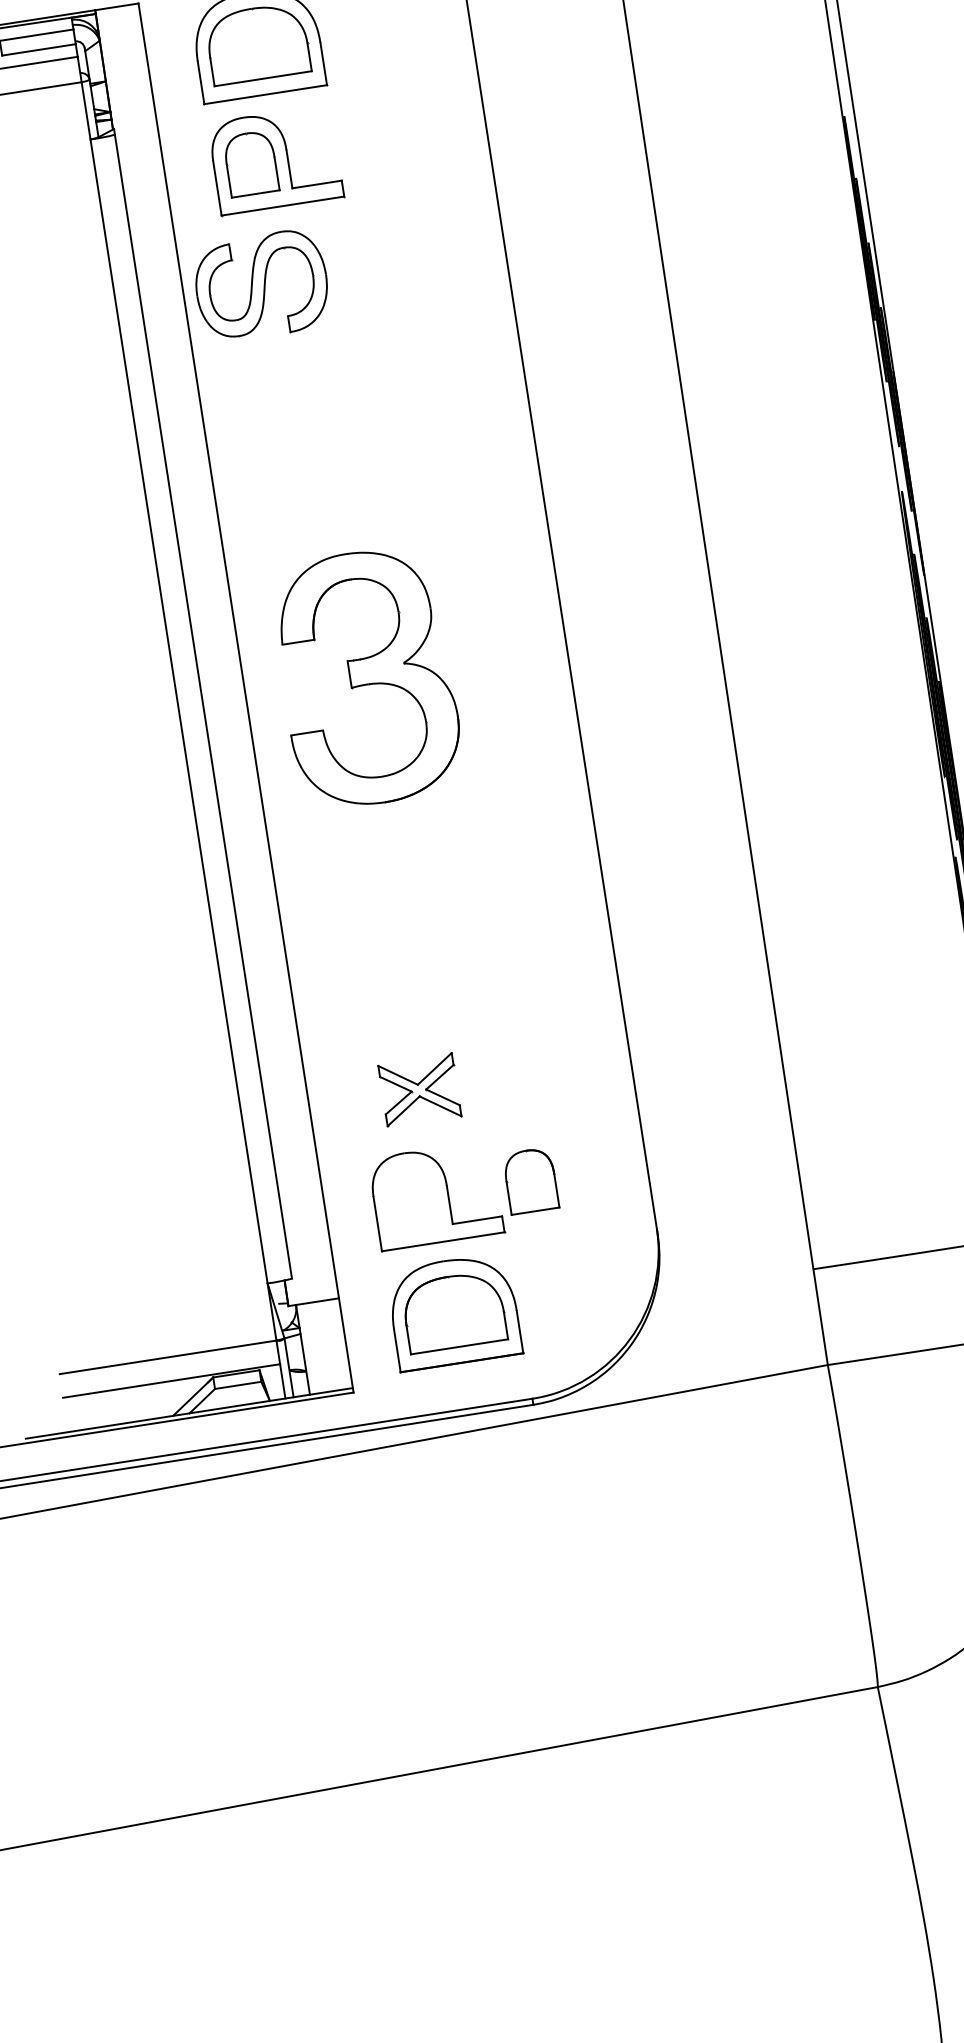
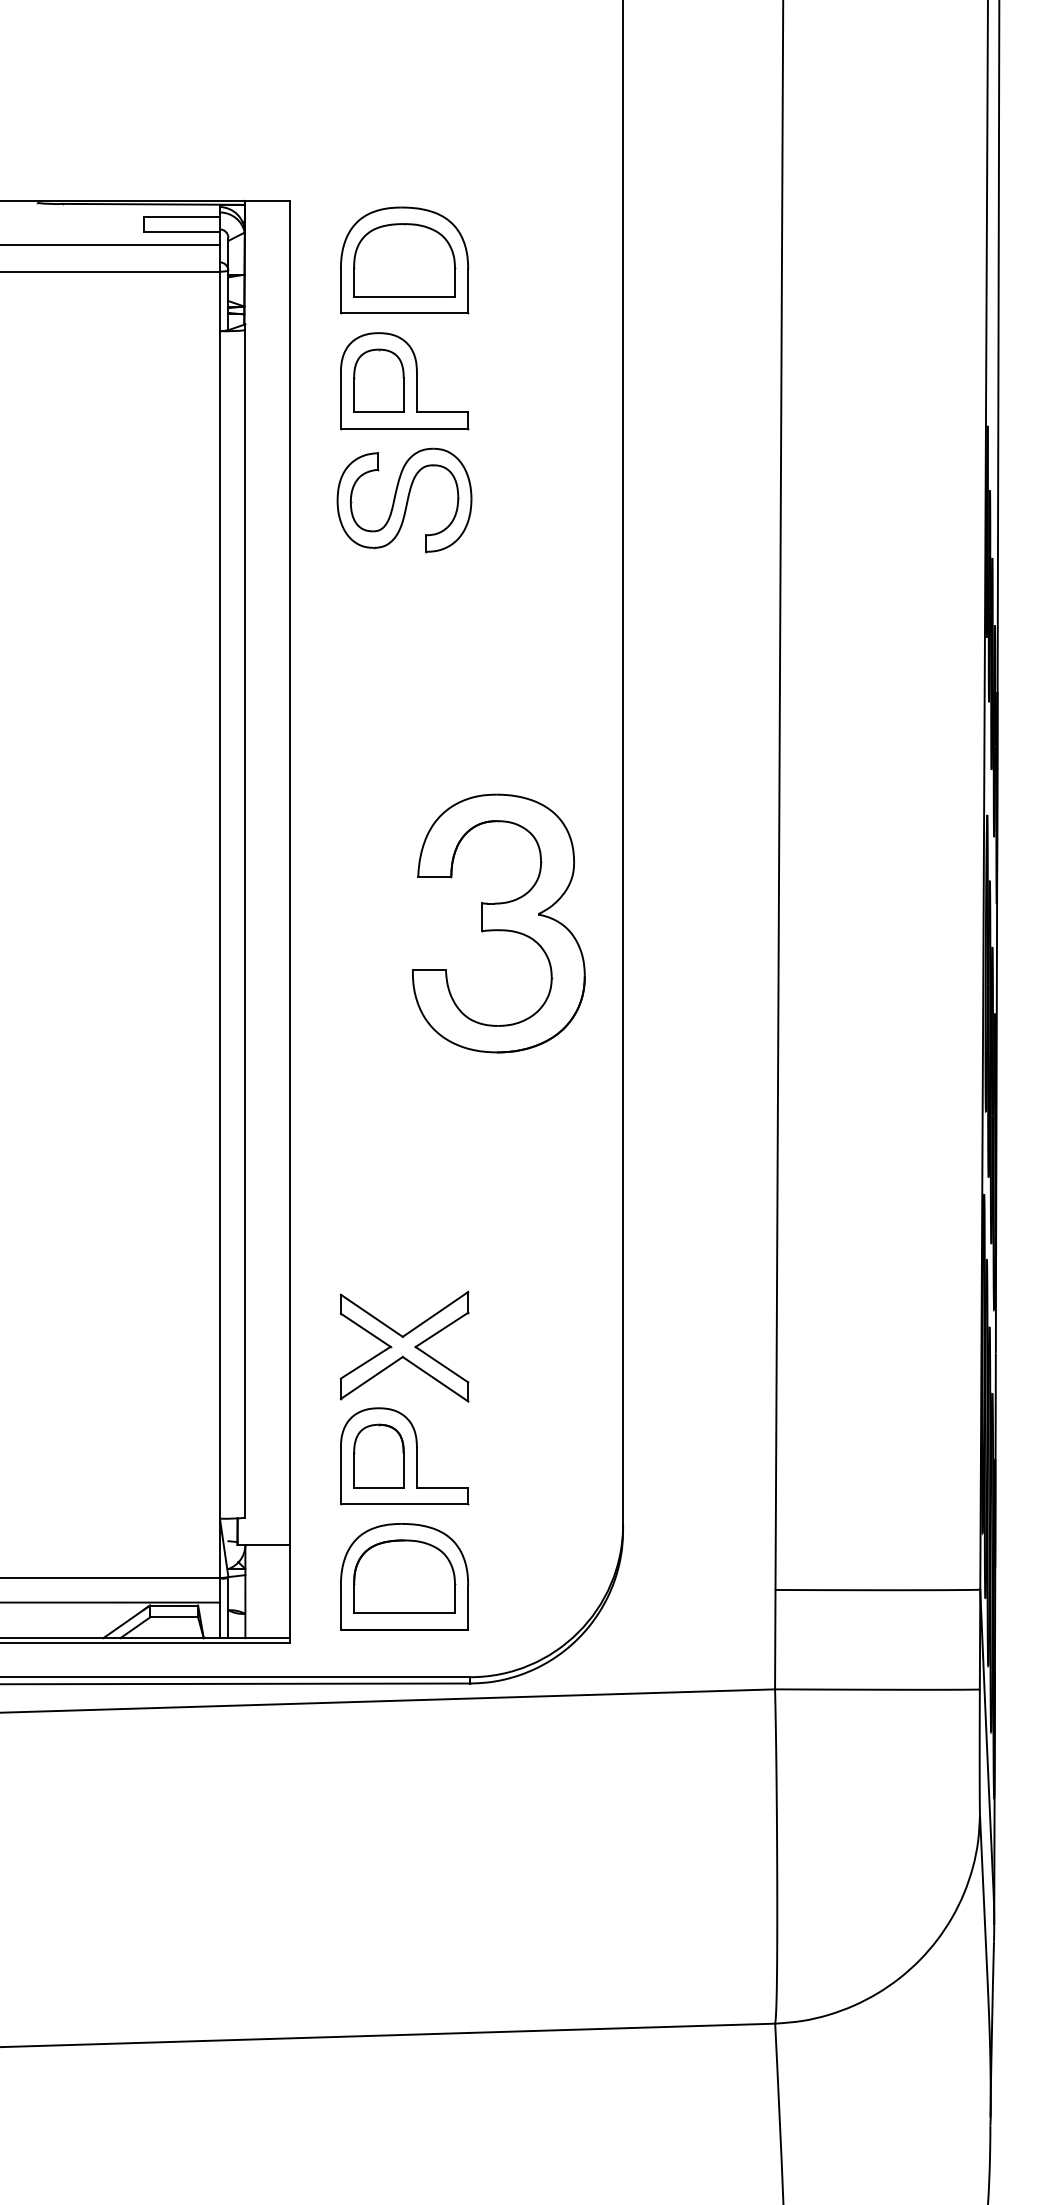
part: (261, 285) -> (404, 500), moved
part: (366, 677) -> (498, 923), moved
part: (419, 1090) -> (404, 1346), size x1.67
part: (530, 1180) -> (378, 1455), moved

